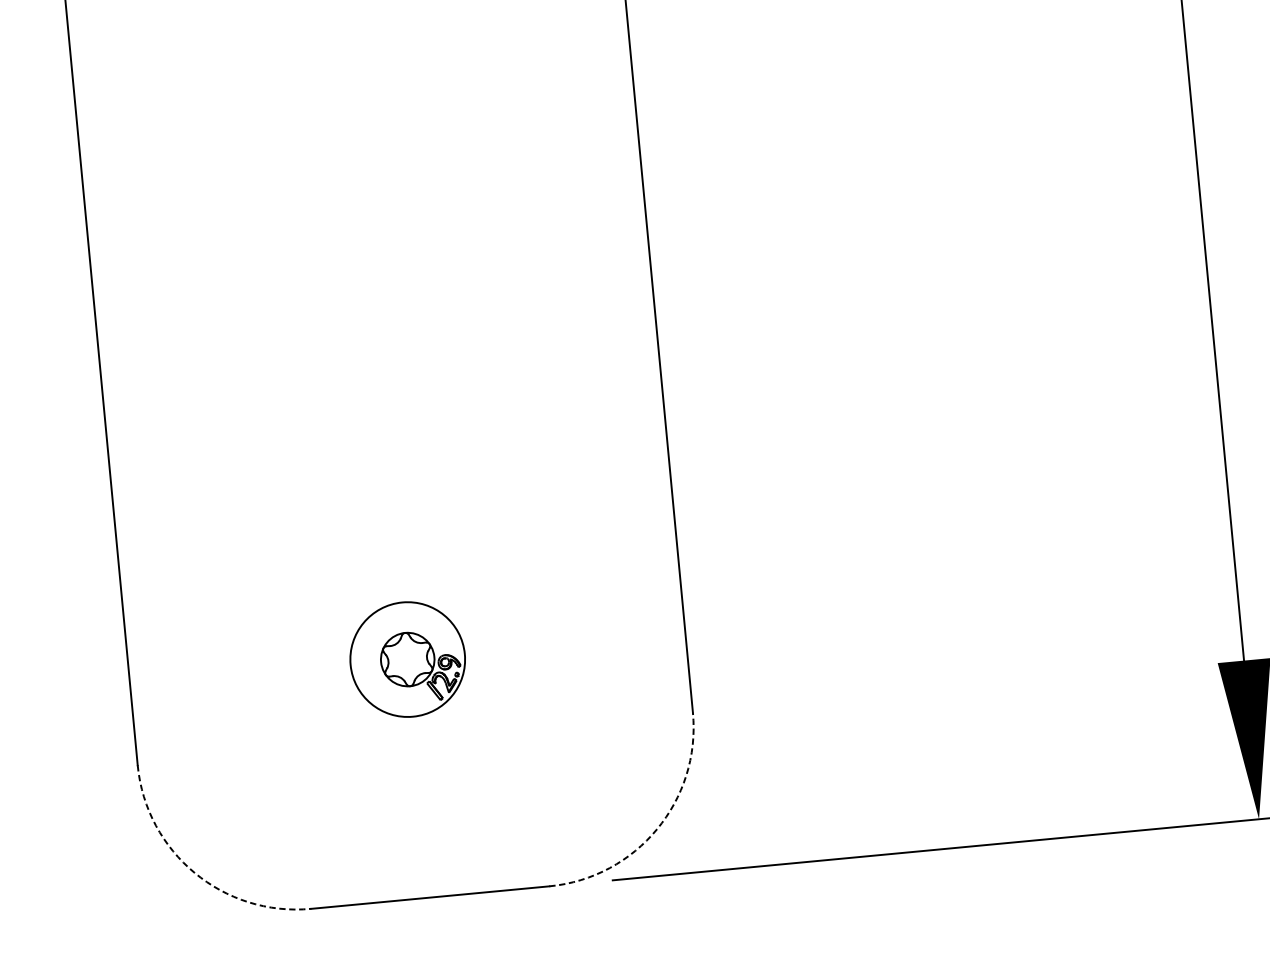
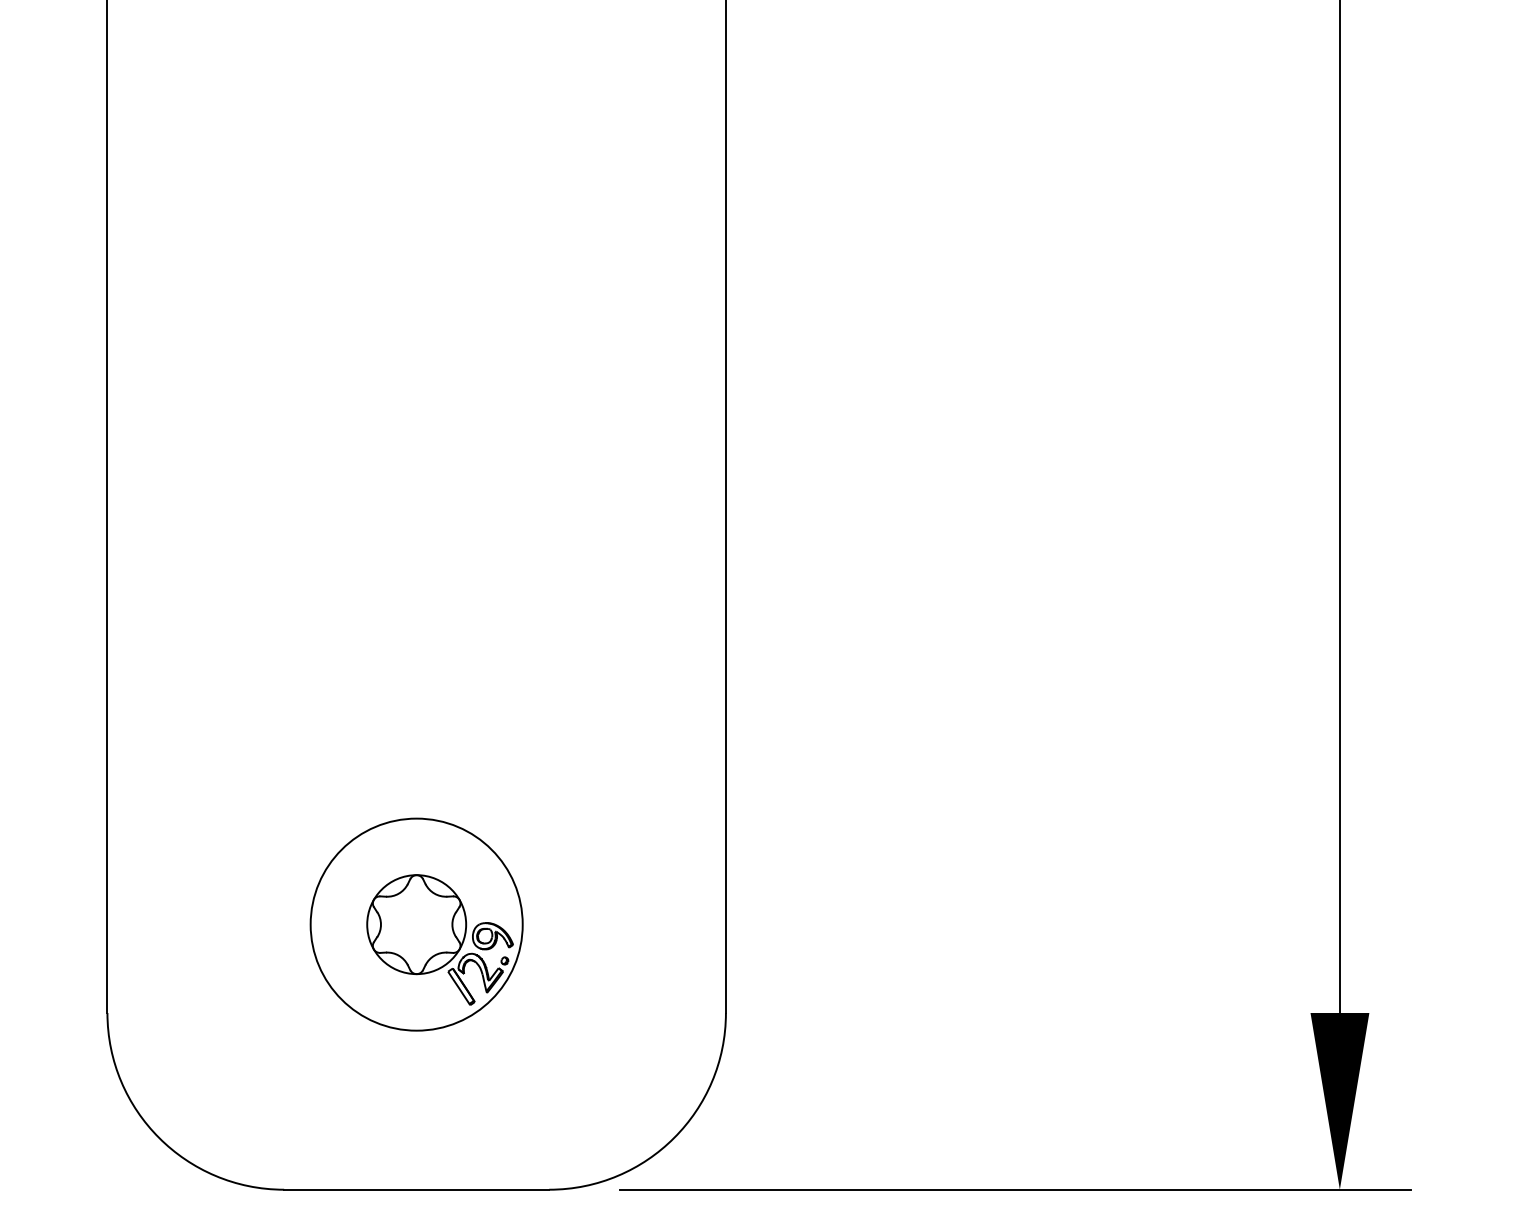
part: (407, 659) -> (416, 924), size x1.67
arc: (657, 828) -> (674, 1137), dashed -> solid
arc: (194, 872) -> (159, 1137), dashed -> solid

